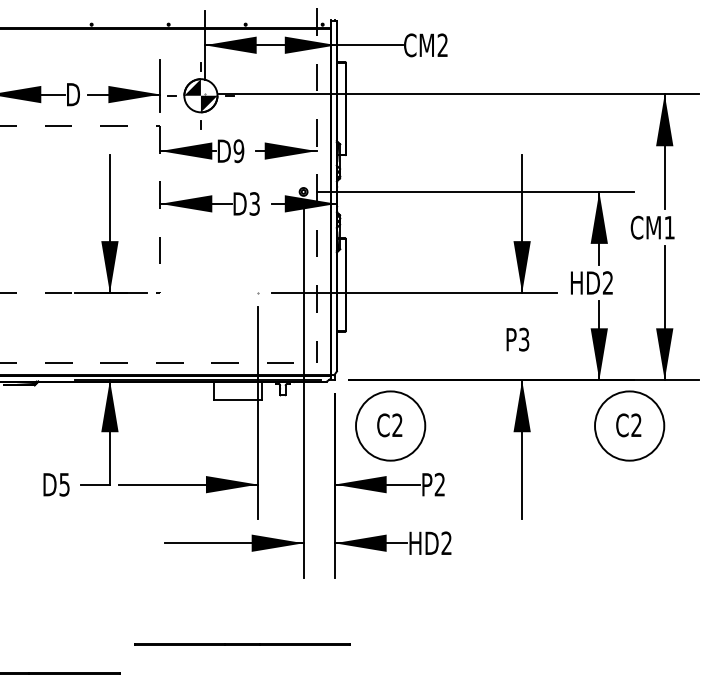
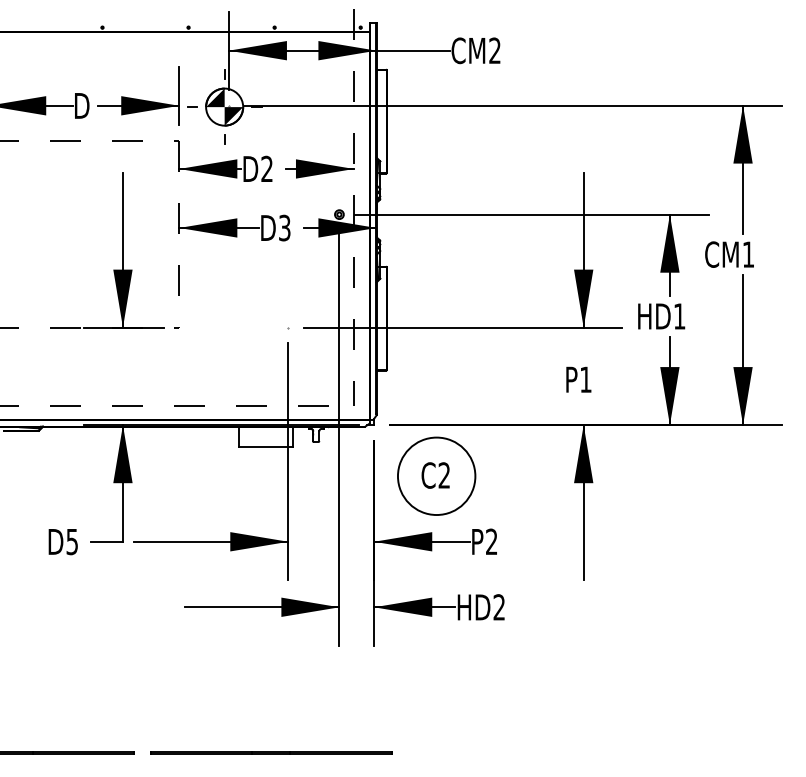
text: (238, 151) -> (266, 169), D9 -> D2
text: (607, 282) -> (679, 315), HD2 -> HD1
text: (524, 339) -> (586, 379), P3 -> P1
part: (629, 425) -> (703, 475), removed
line: (242, 644) -> (271, 752), moved

